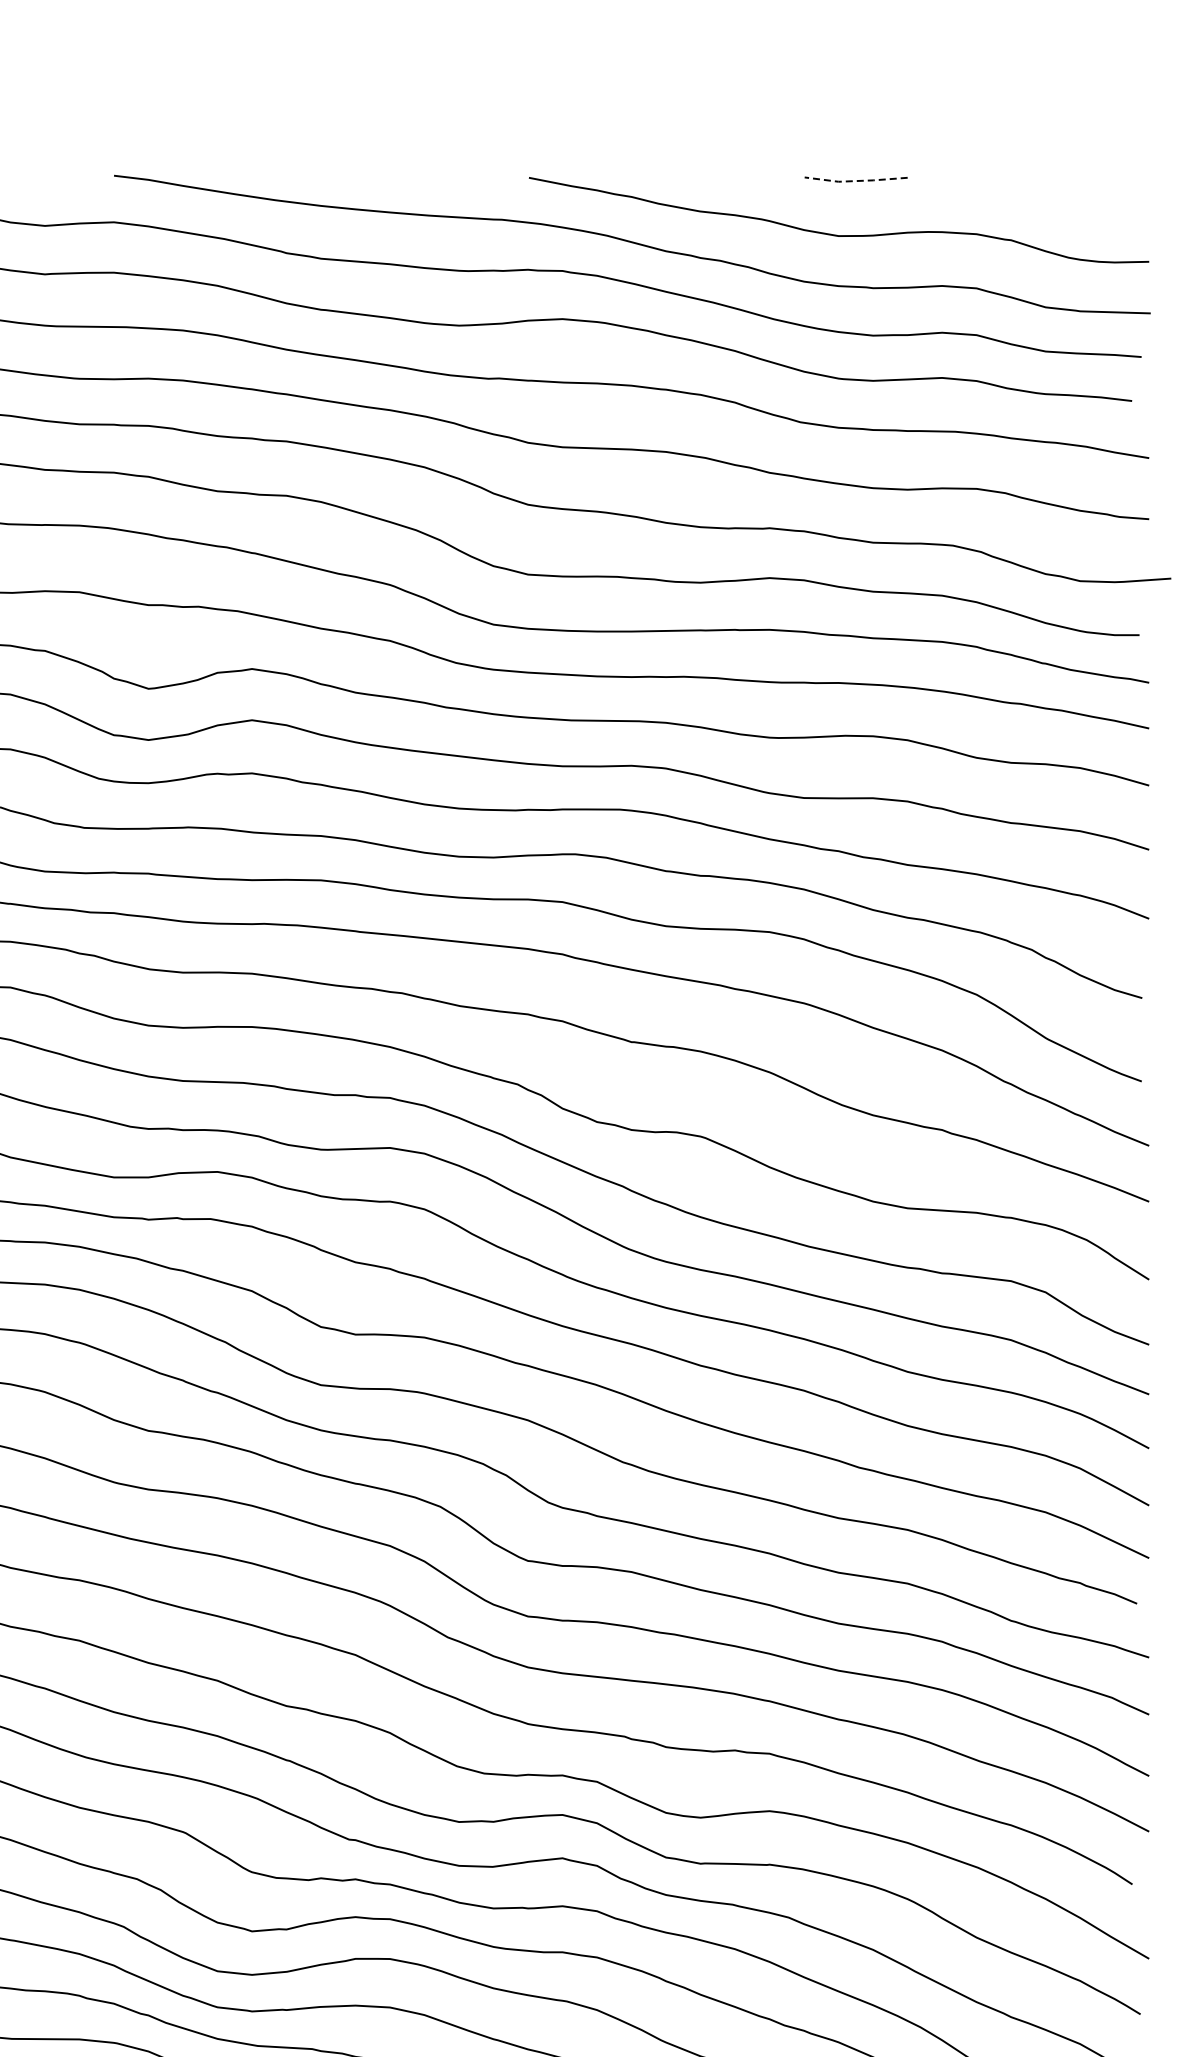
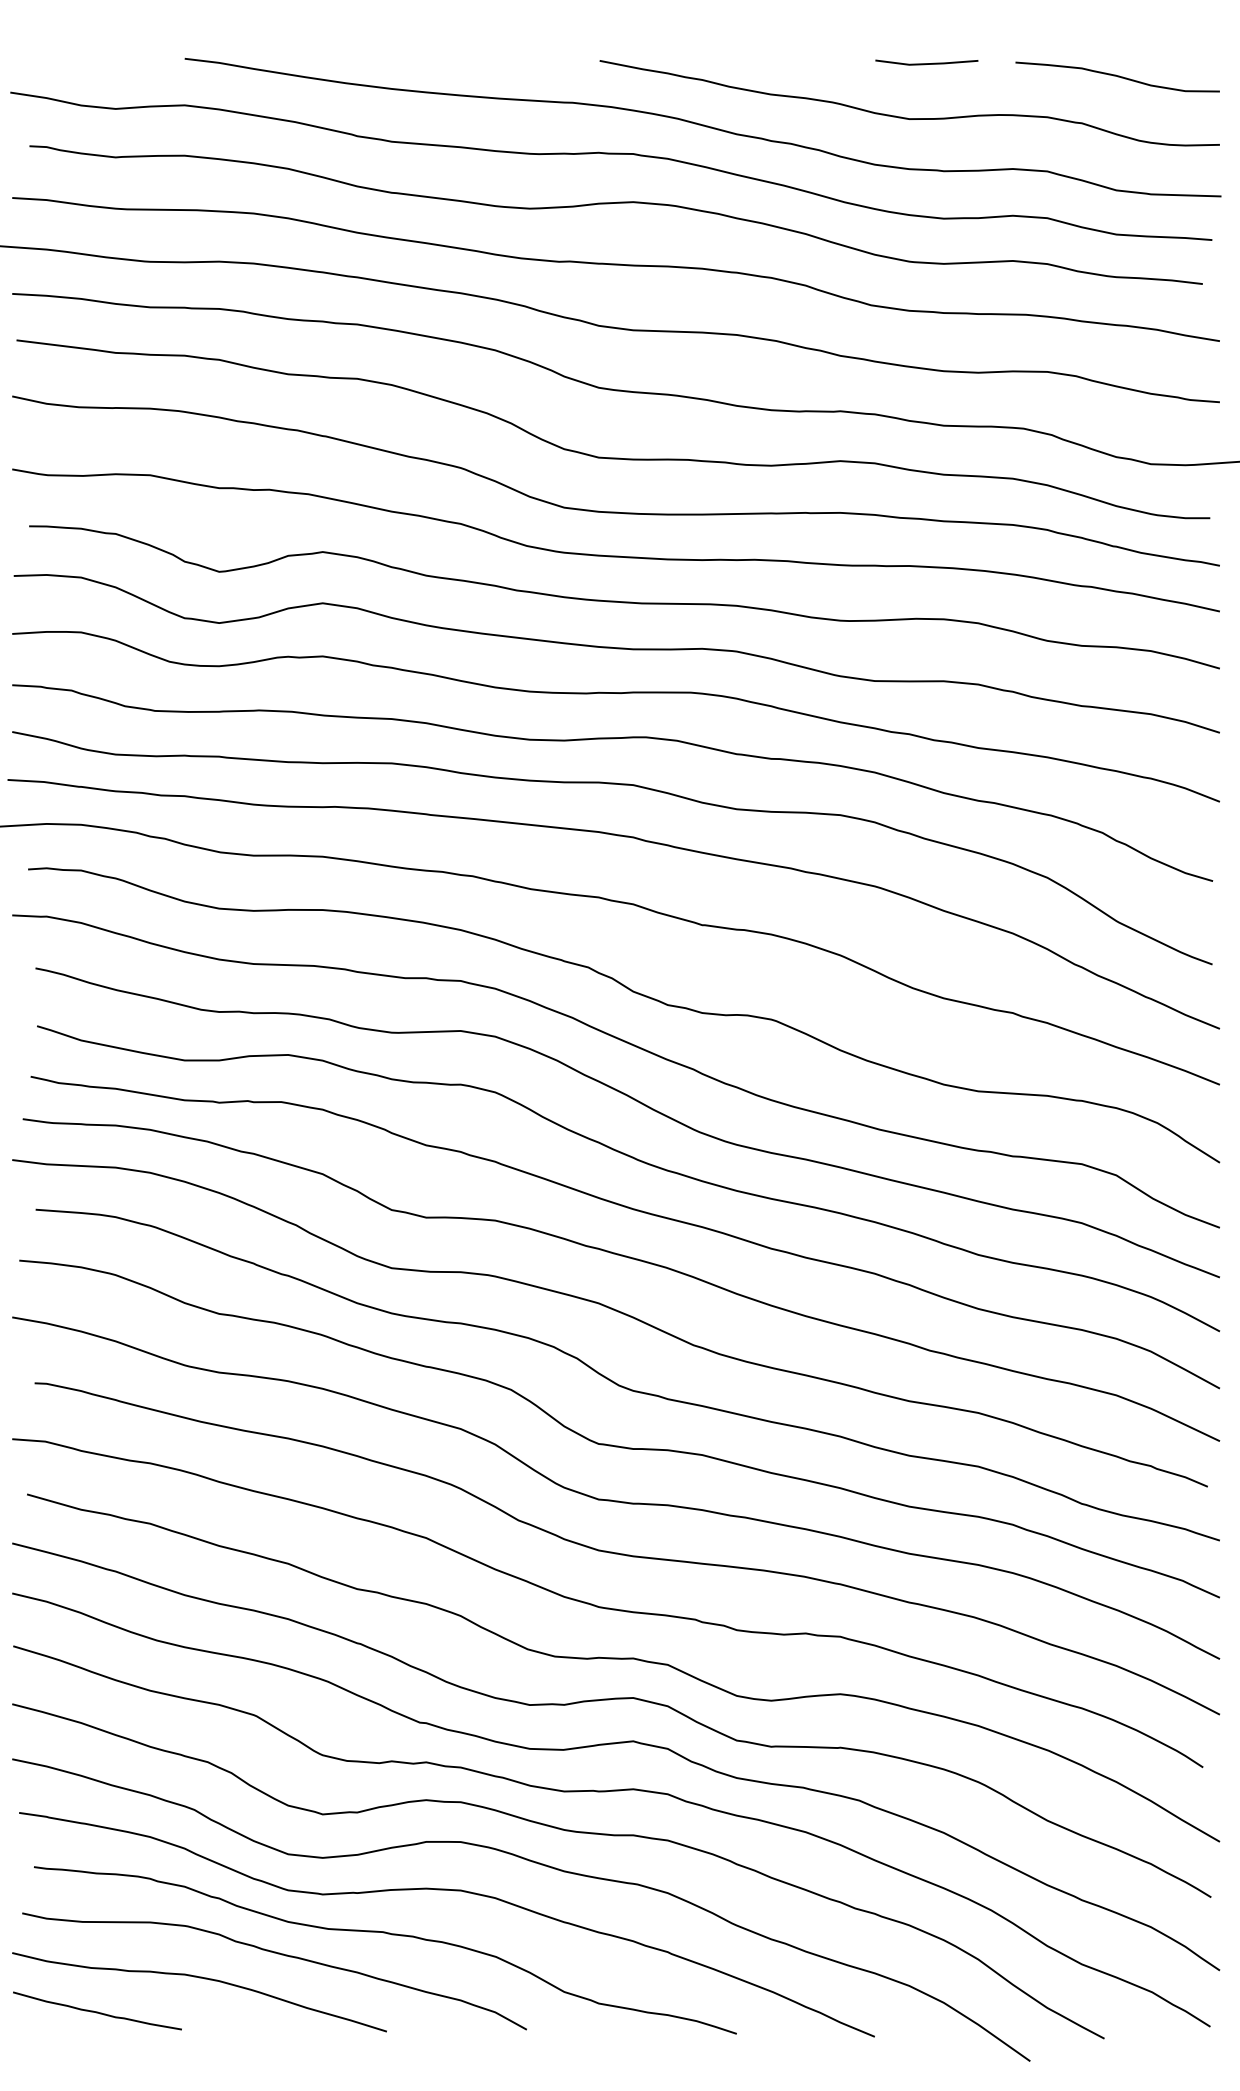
line: (855, 181) -> (926, 64), dashed -> solid
curve: (1046, 193) -> (1117, 76), added

